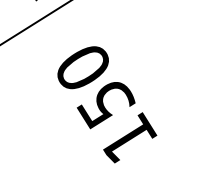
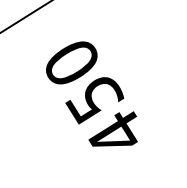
text: (128, 137) -> (117, 132), 150 -> 450

